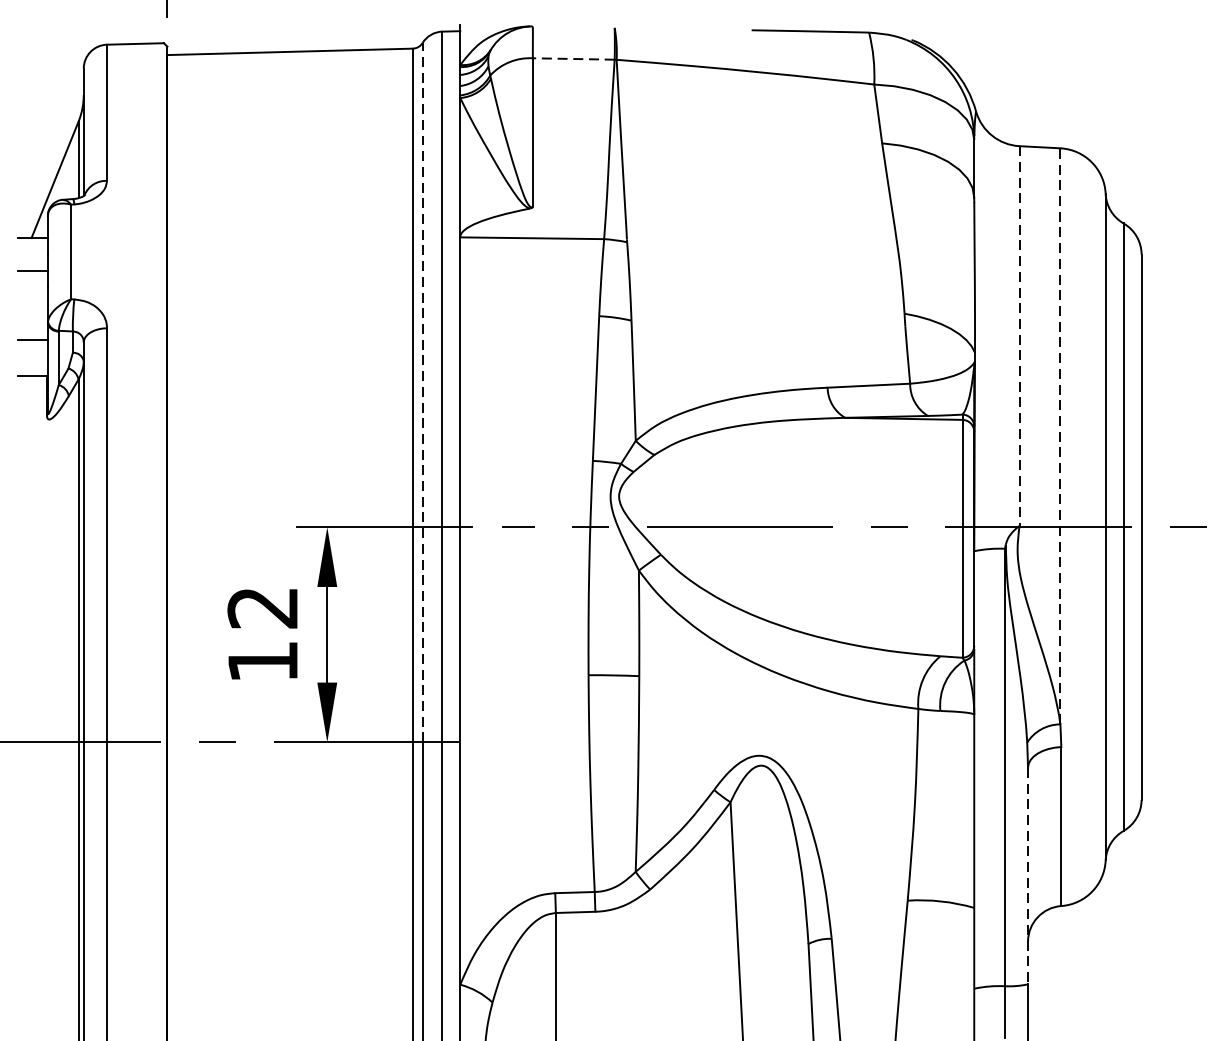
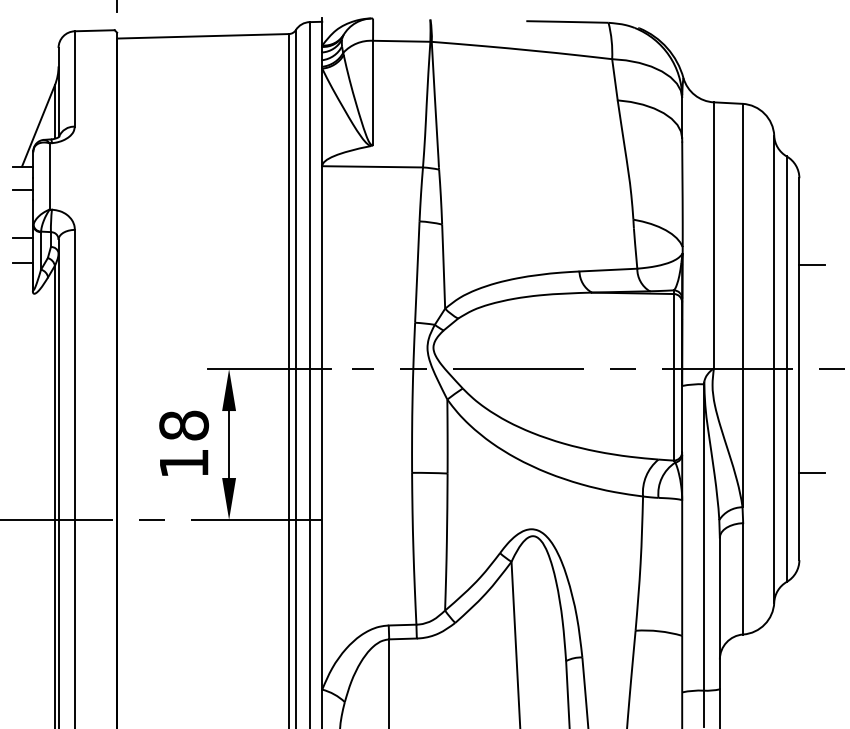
line: (573, 59) -> (401, 41), dashed -> solid
line: (1018, 336) -> (713, 235), dashed -> solid
line: (1158, 379) -> (811, 265), added
line: (422, 391) -> (295, 274), dashed -> solid
line: (1060, 436) -> (742, 305), dashed -> solid
text: (263, 607) -> (184, 425), 12 -> 18
line: (1158, 676) -> (811, 473), added
line: (1027, 876) -> (719, 613), dashed -> solid

